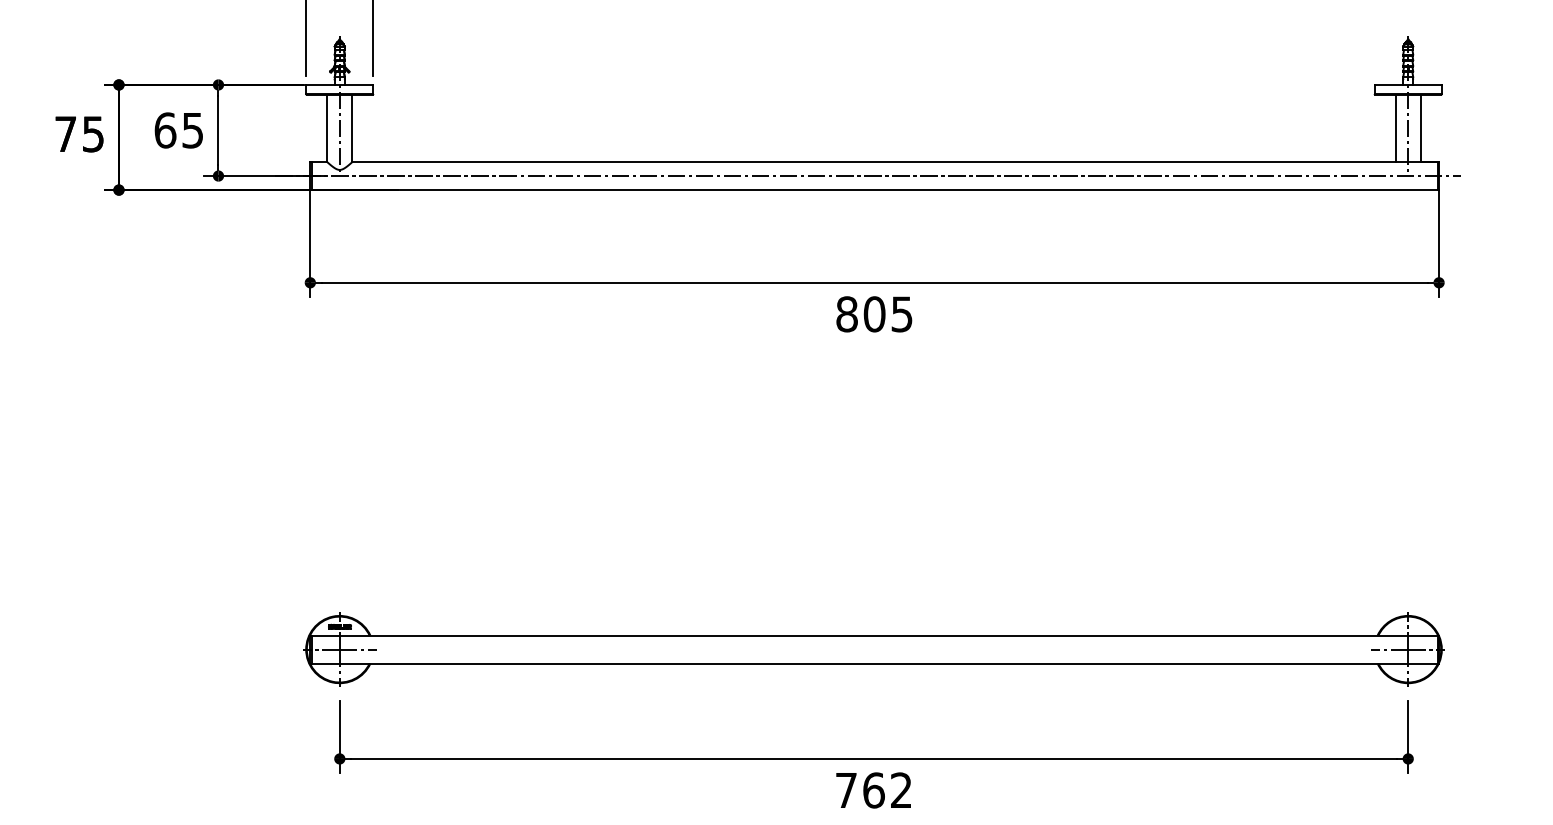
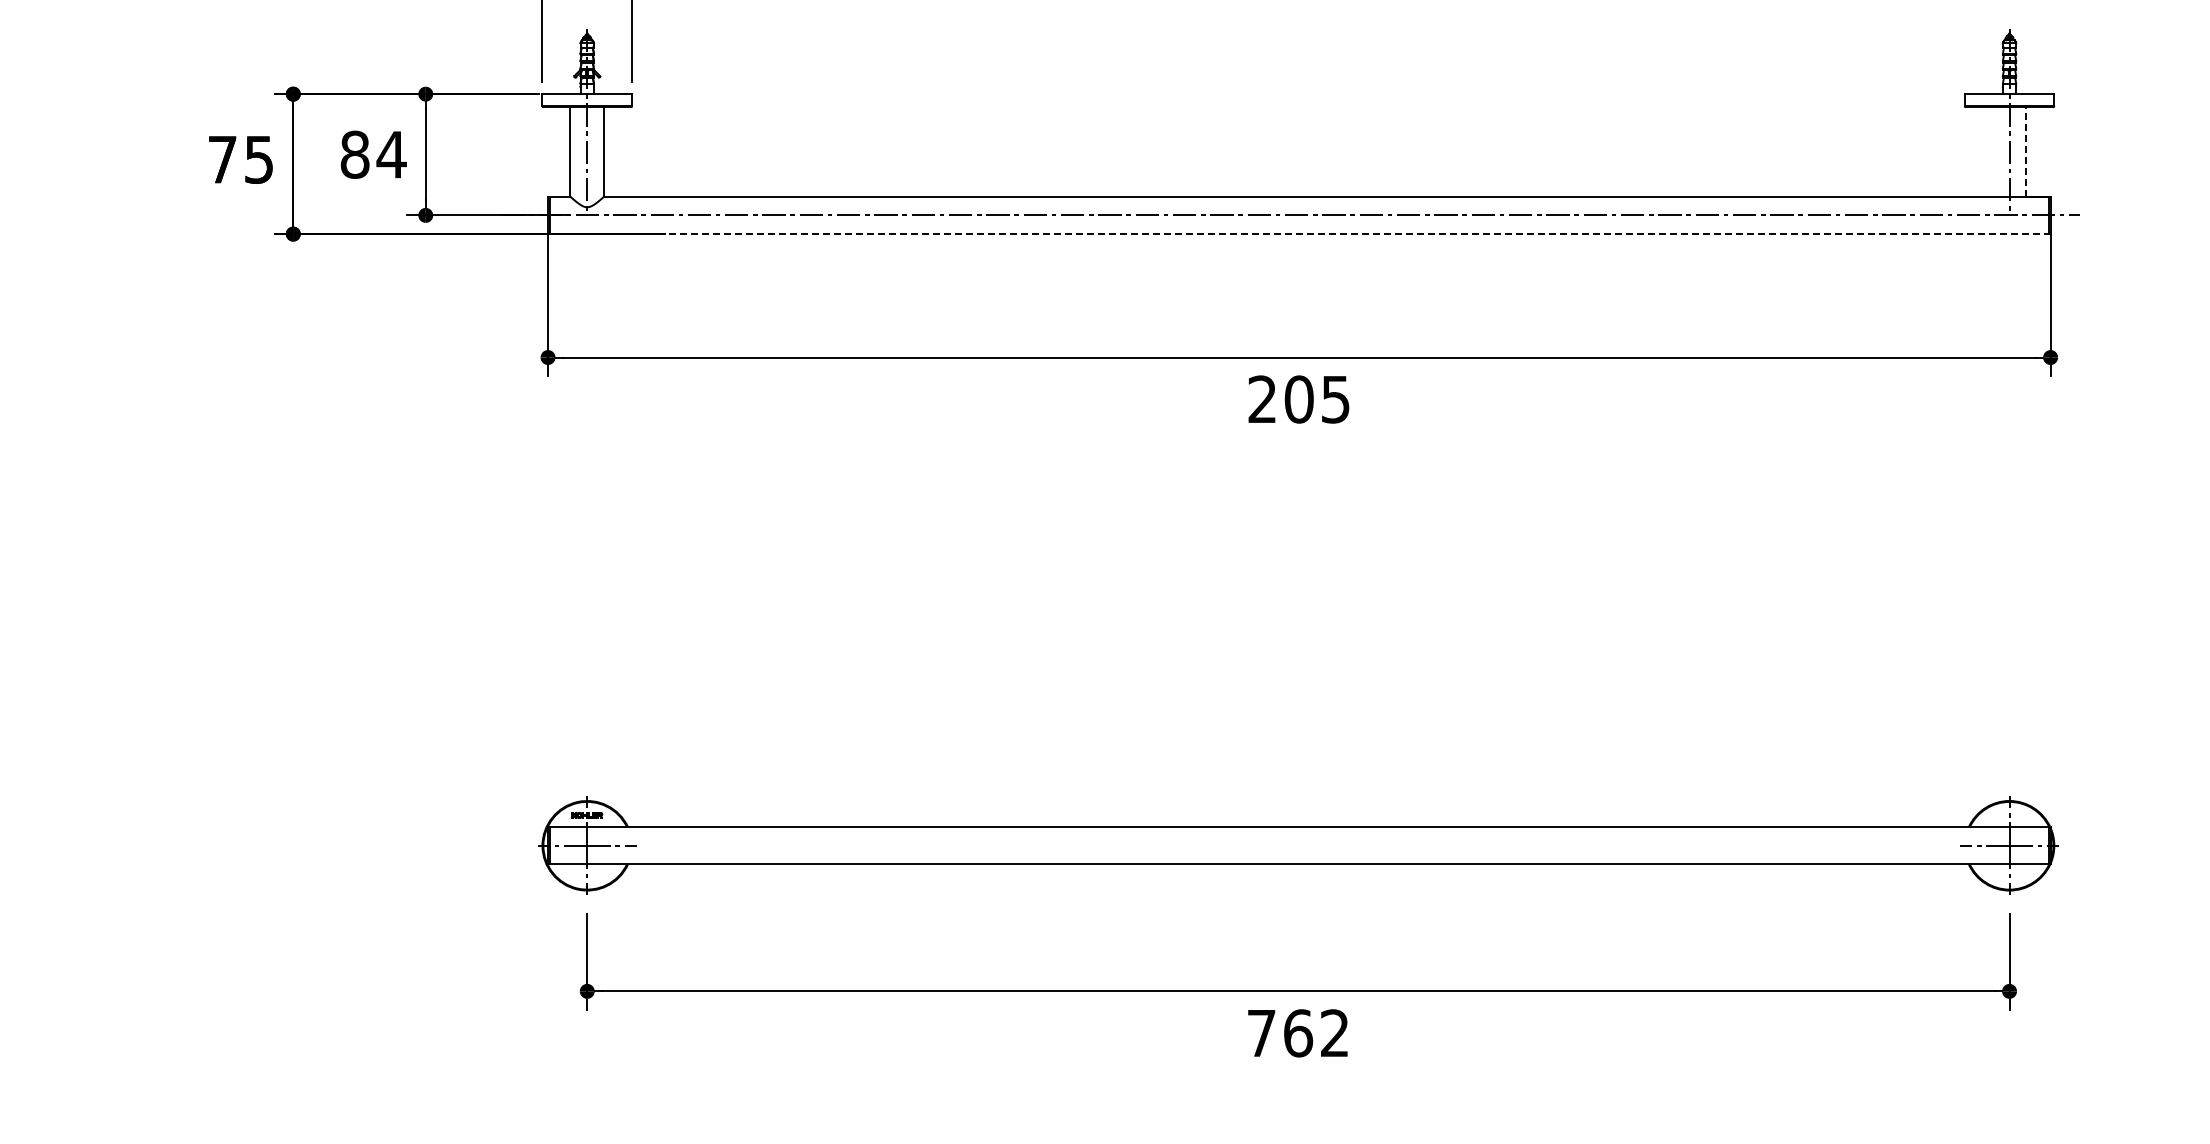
line: (1395, 128) -> (1992, 151), removed
line: (1420, 128) -> (2026, 152), solid -> dashed
text: (179, 130) -> (373, 154), 65 -> 84
line: (874, 190) -> (1299, 234), solid -> dashed
text: (847, 314) -> (1262, 399), 805 -> 205

